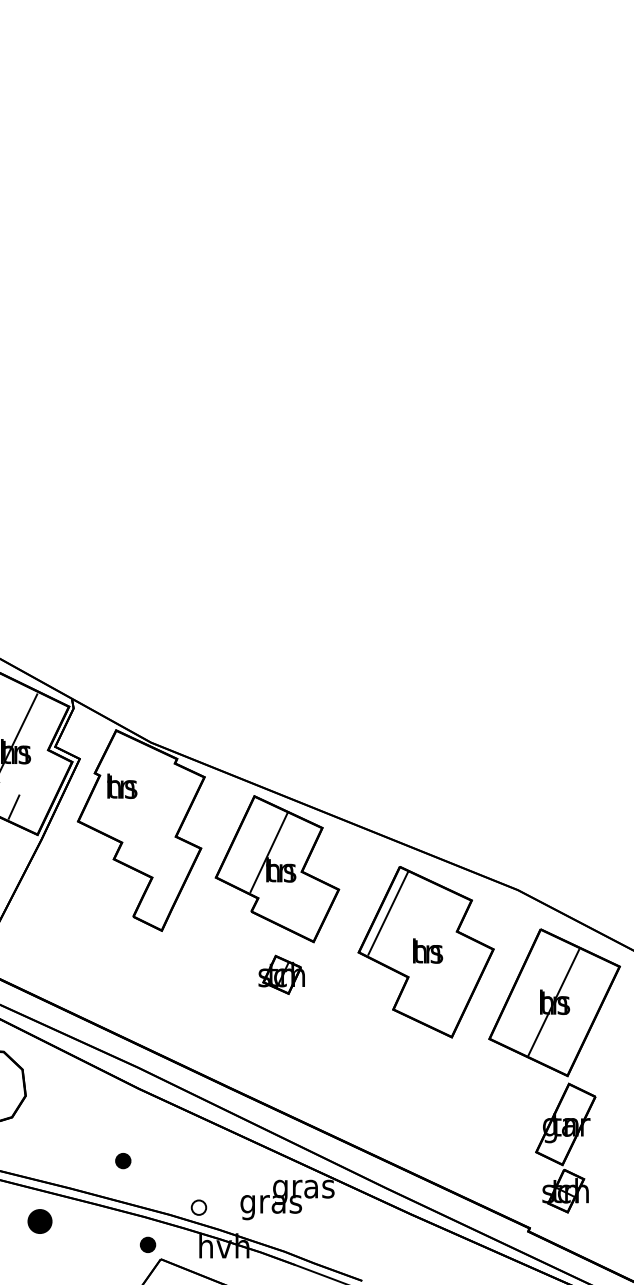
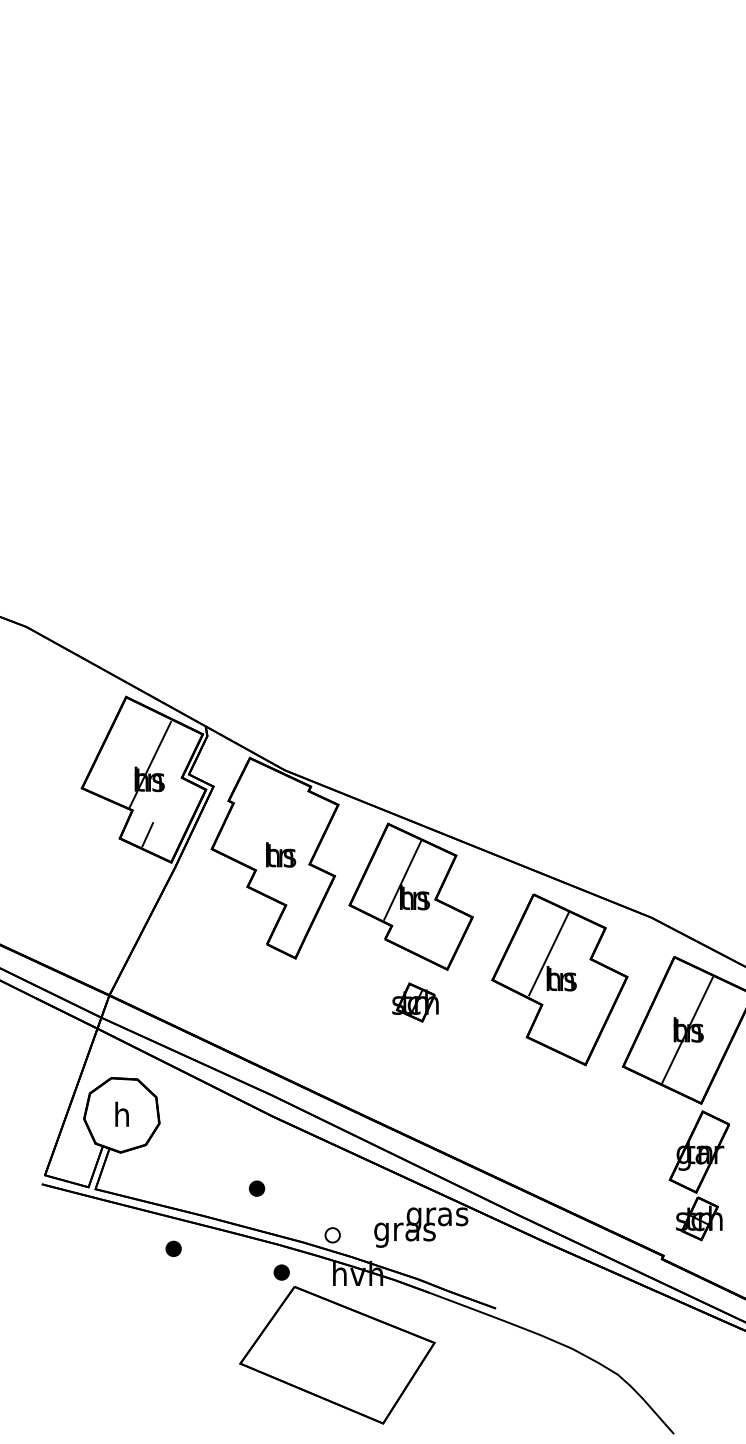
text: (122, 785) -> (281, 854), moved
line: (388, 912) -> (549, 953), moved
part: (39, 1220) -> (173, 1248), size x0.62

